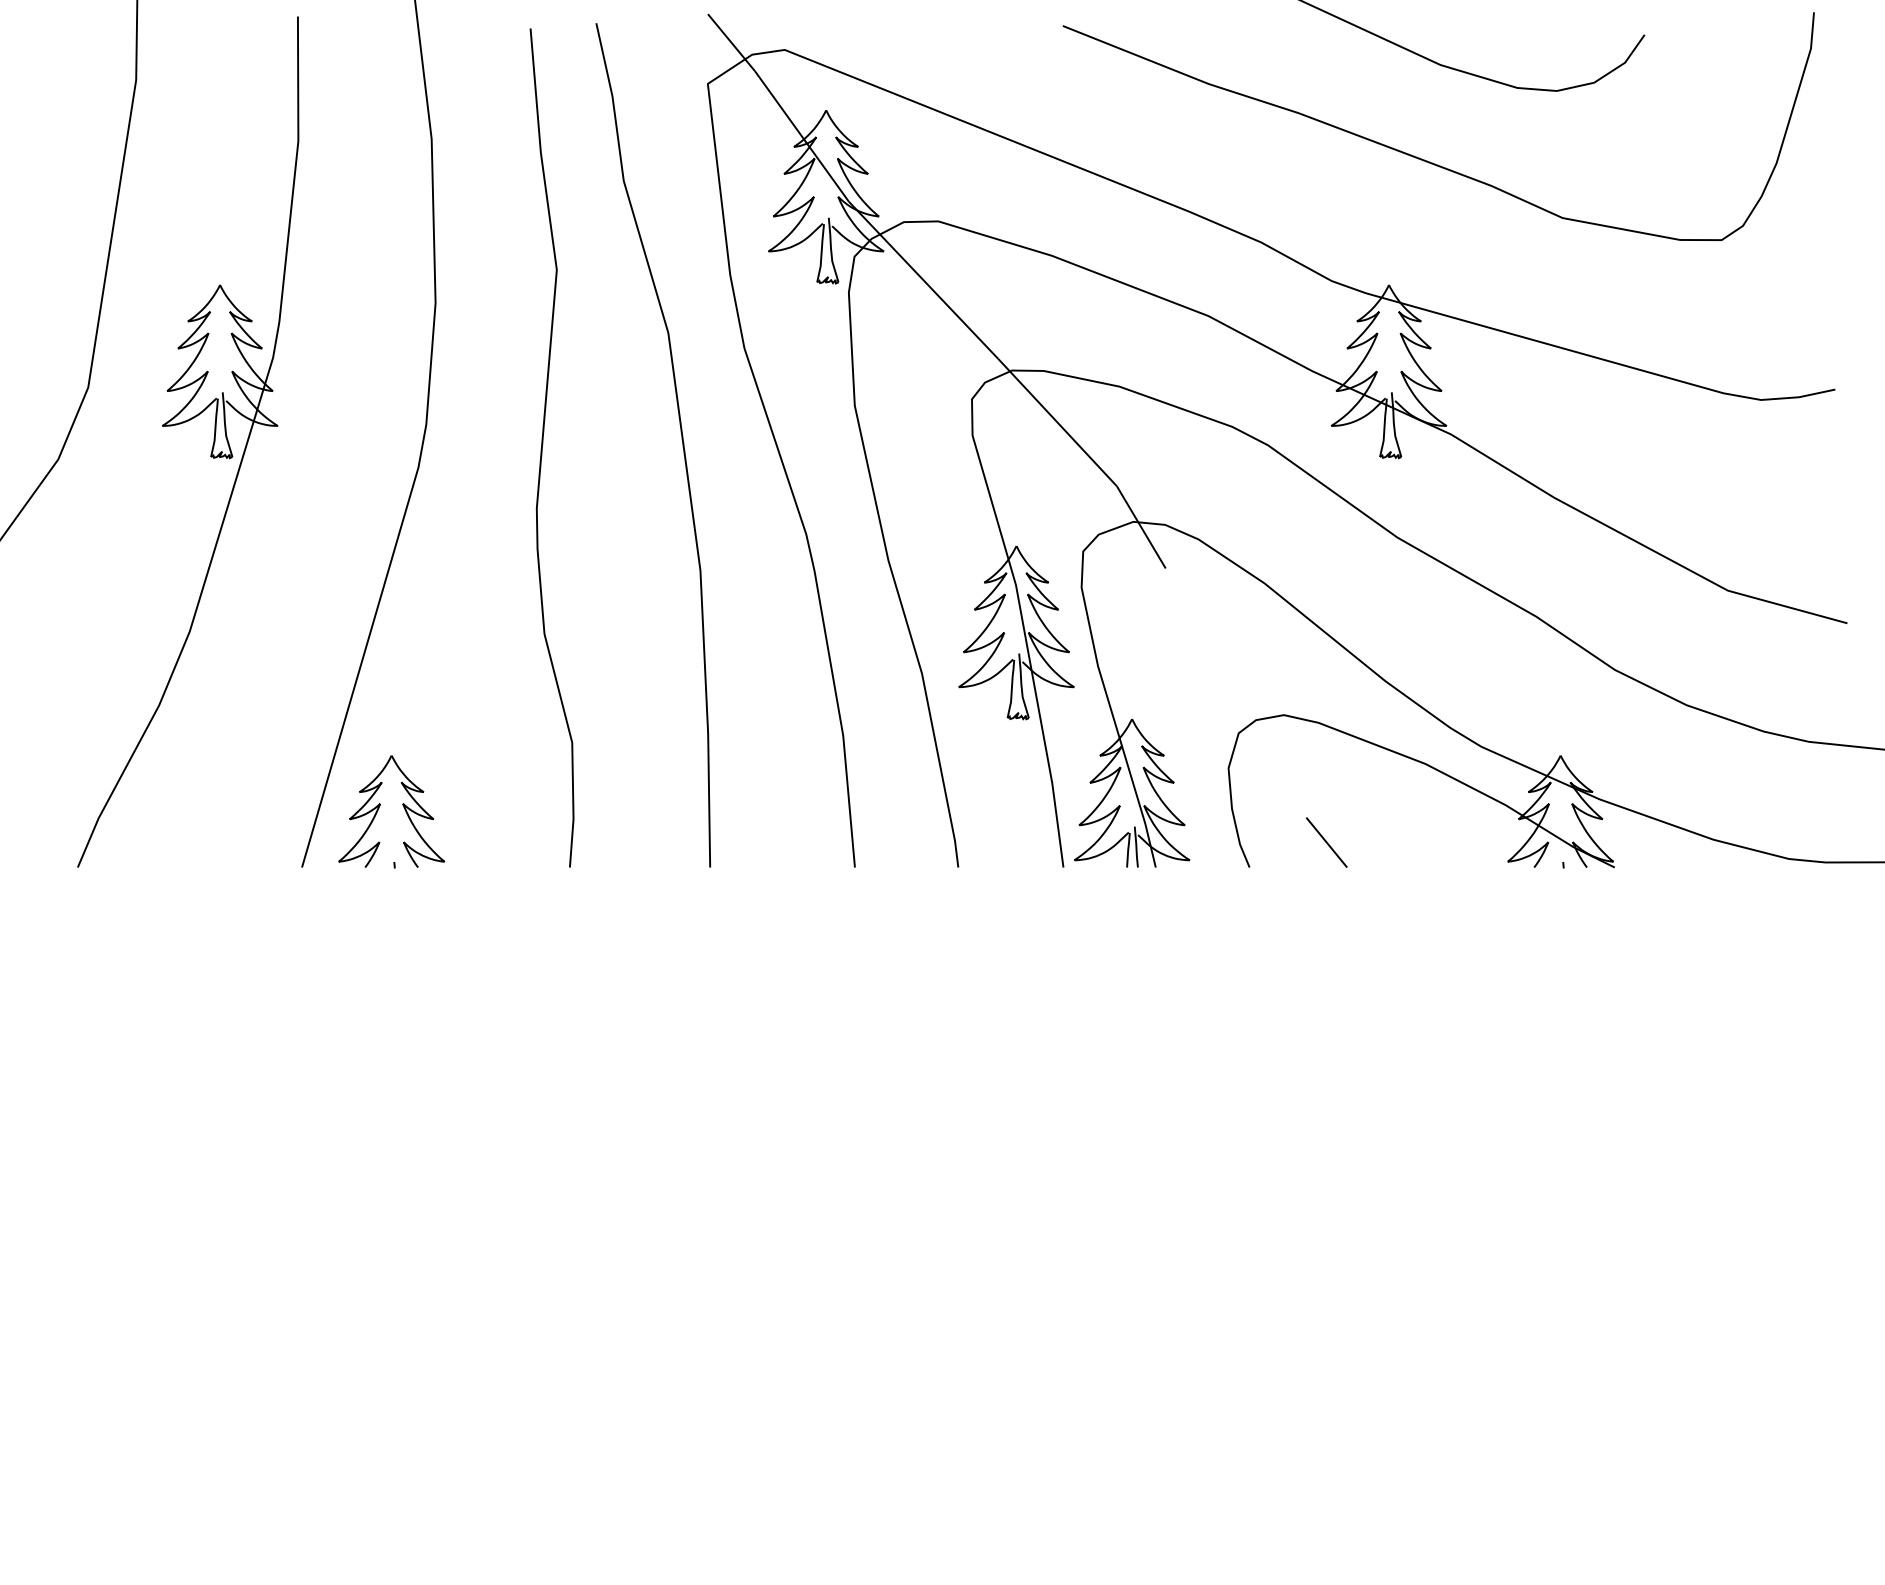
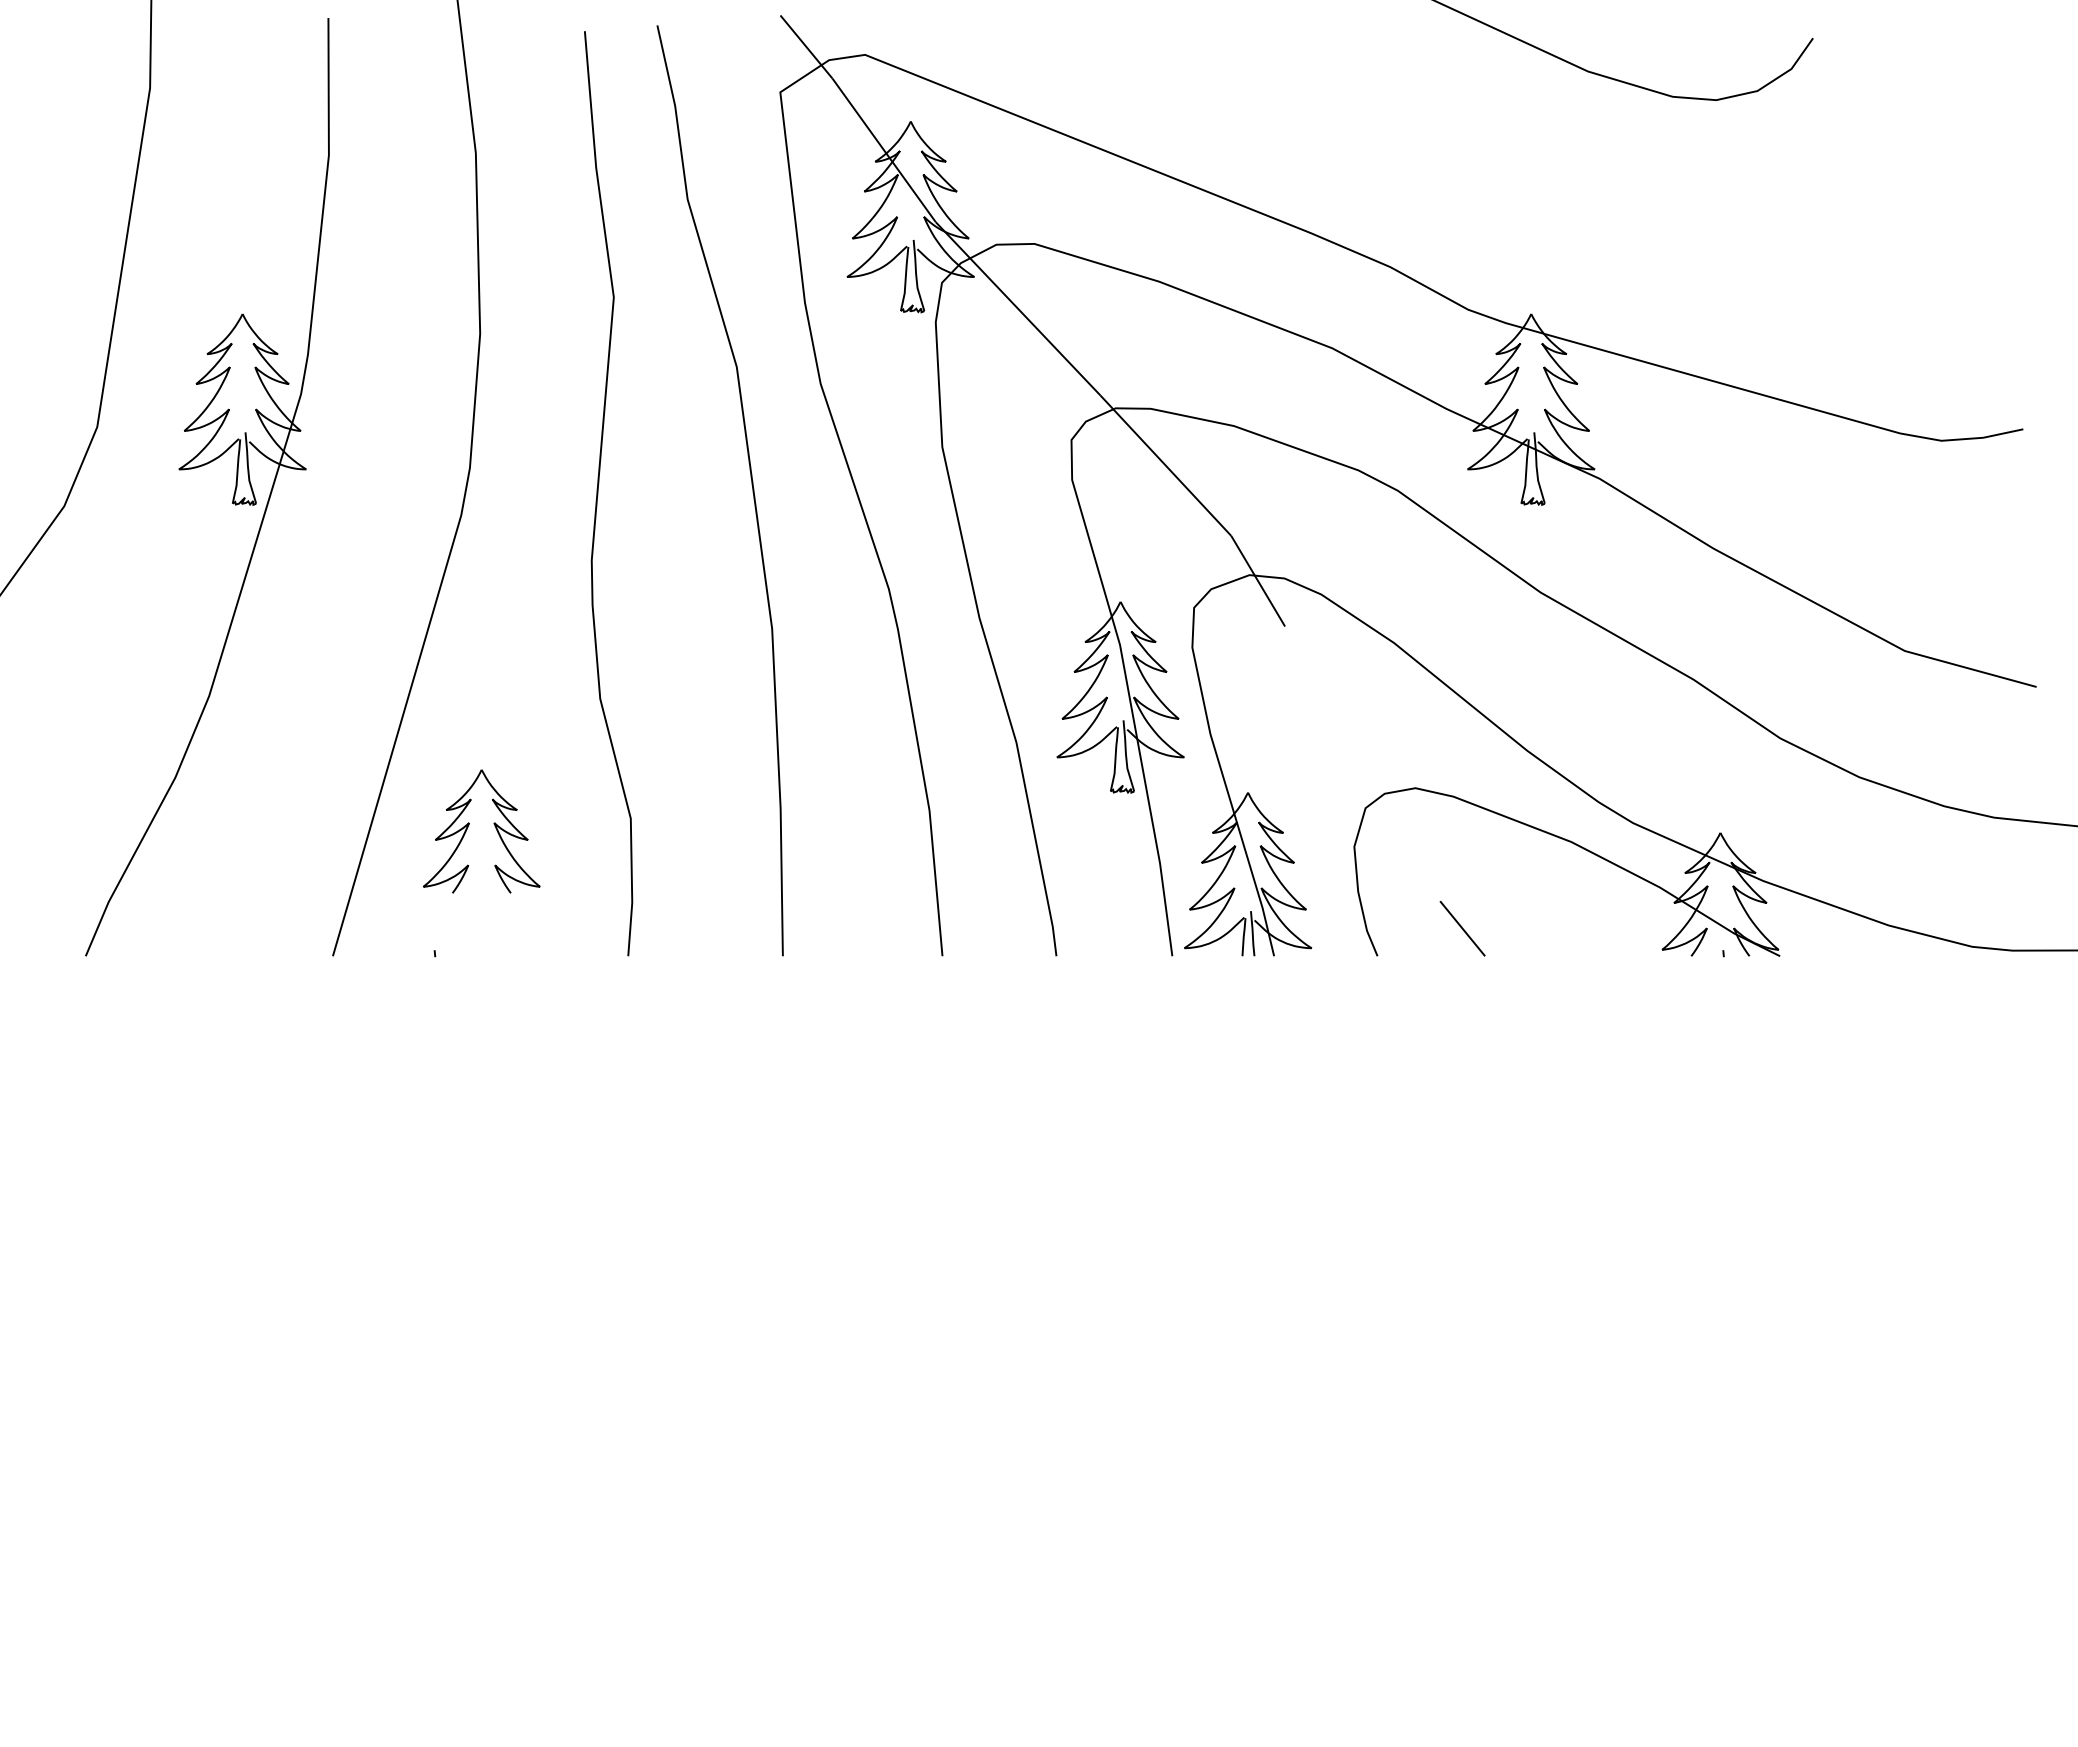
curve: (1426, 160) -> (1572, 176), removed
part: (380, 806) -> (469, 825), moved

